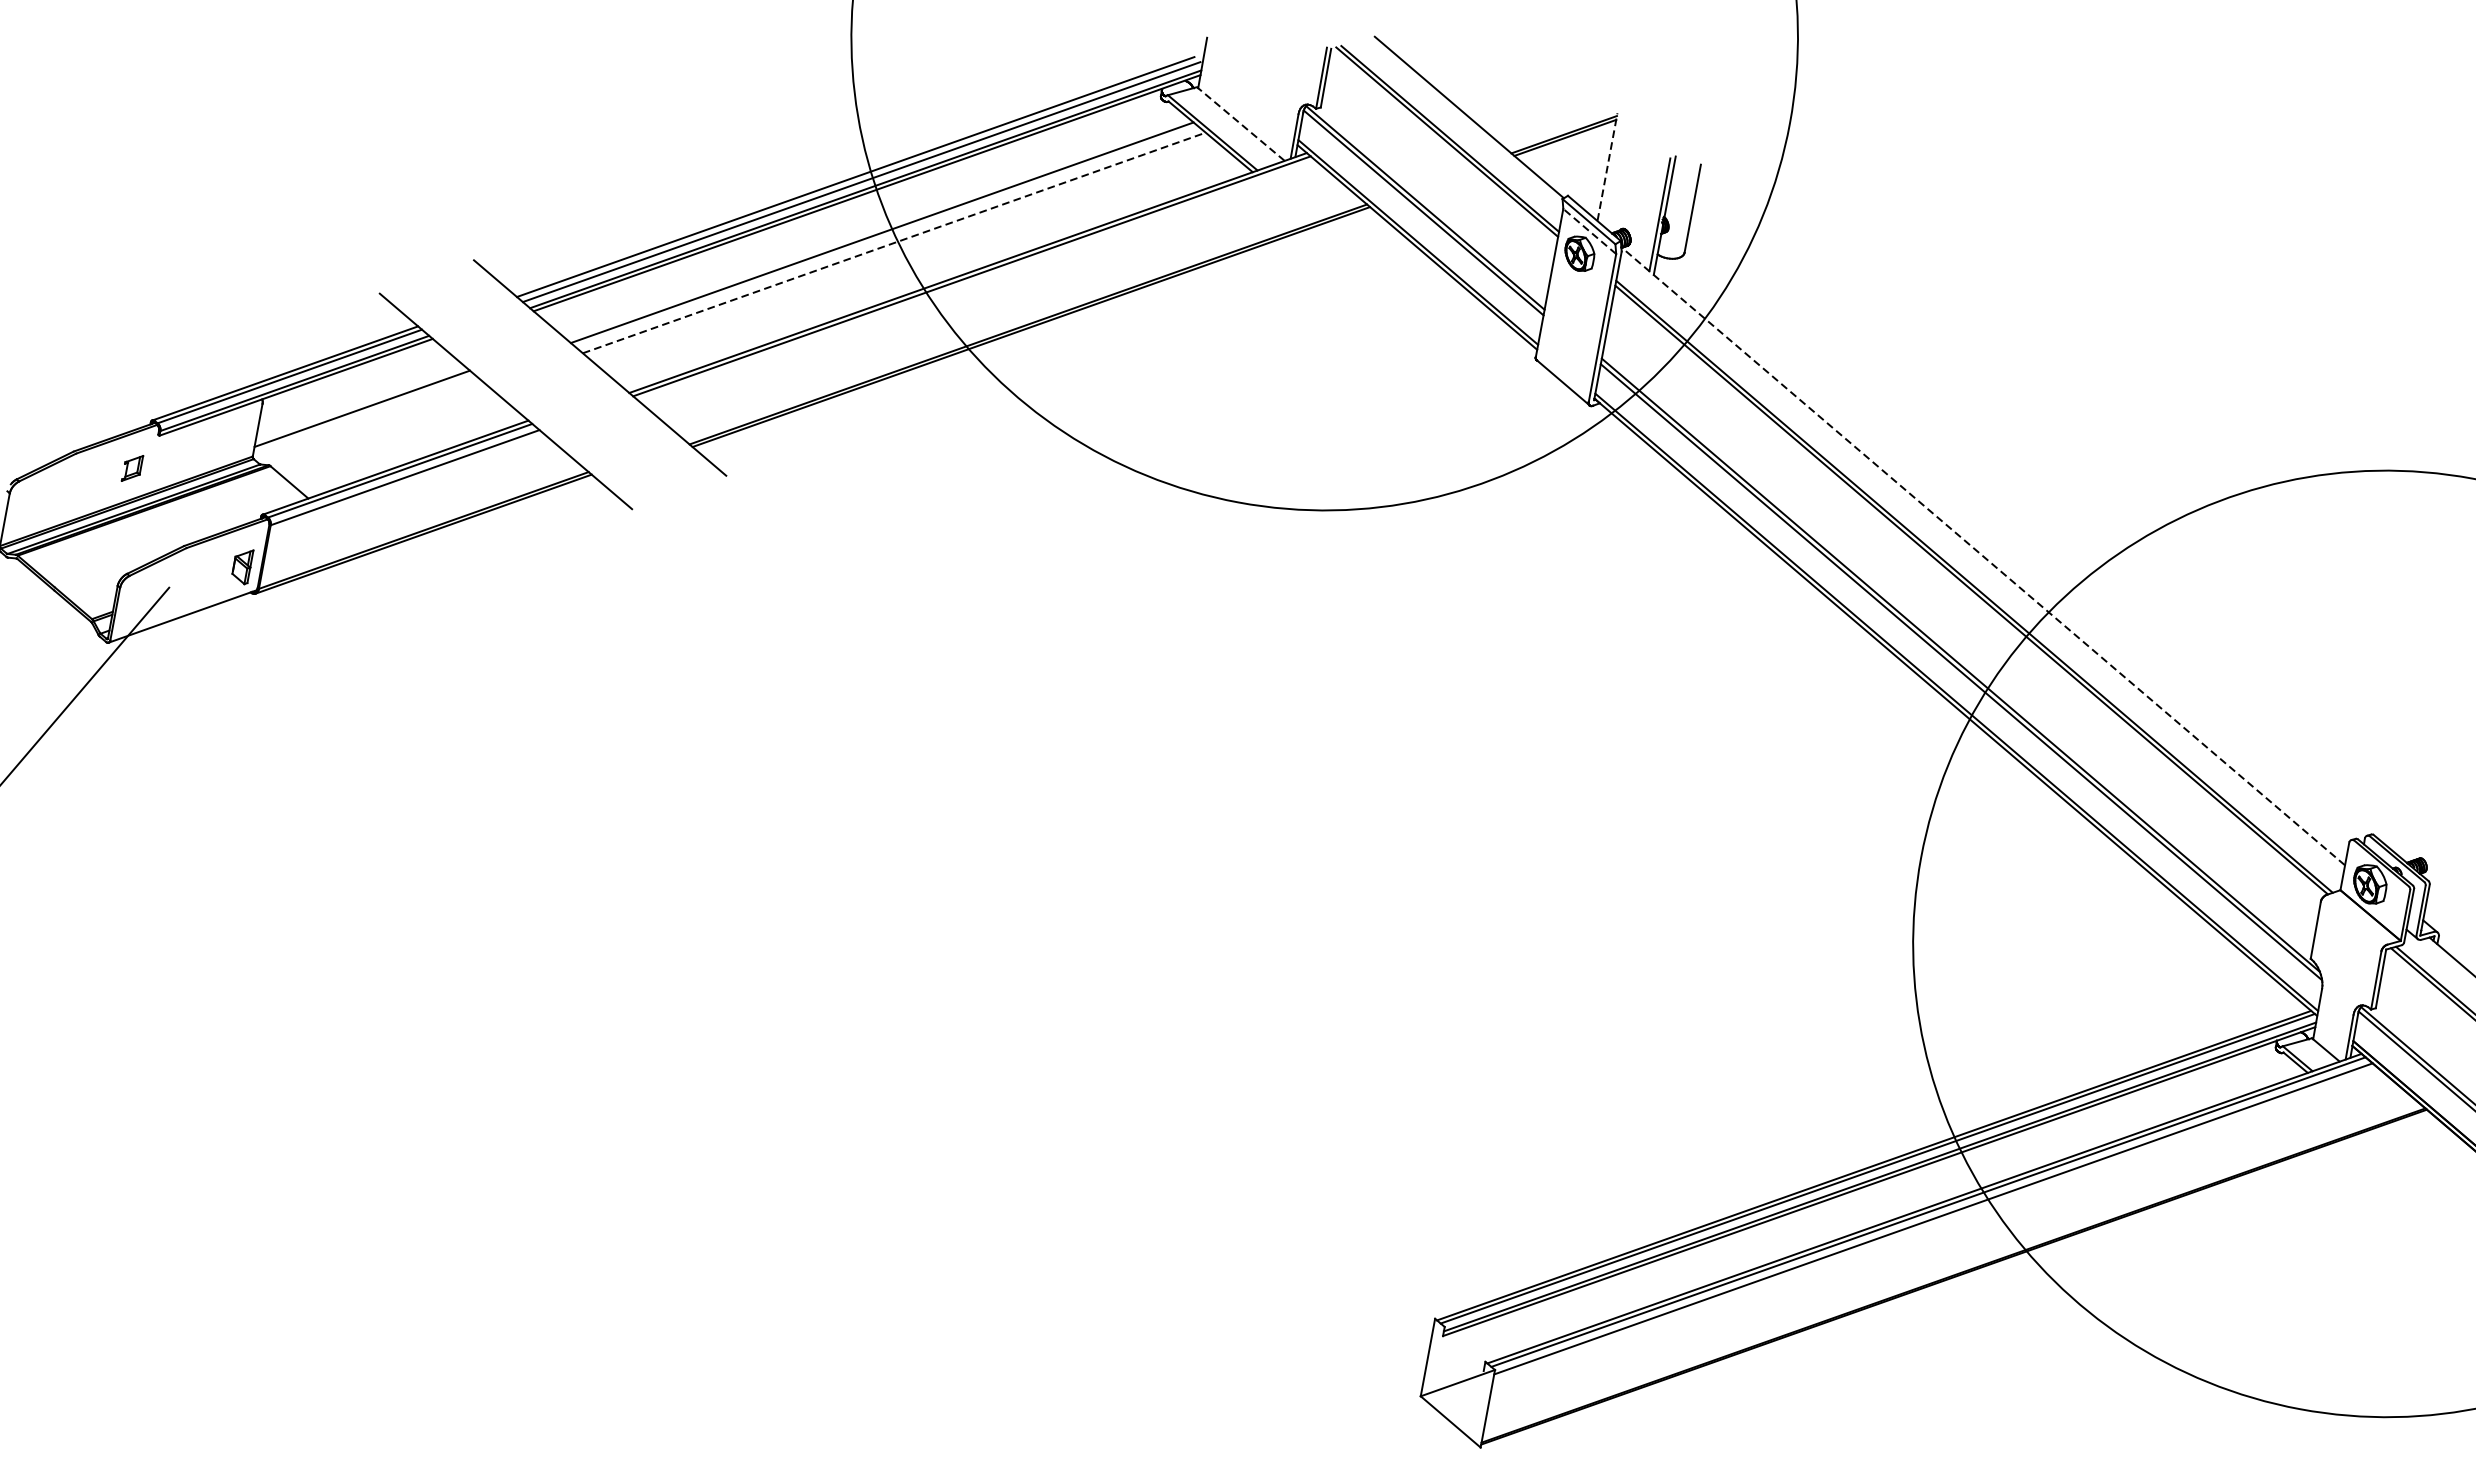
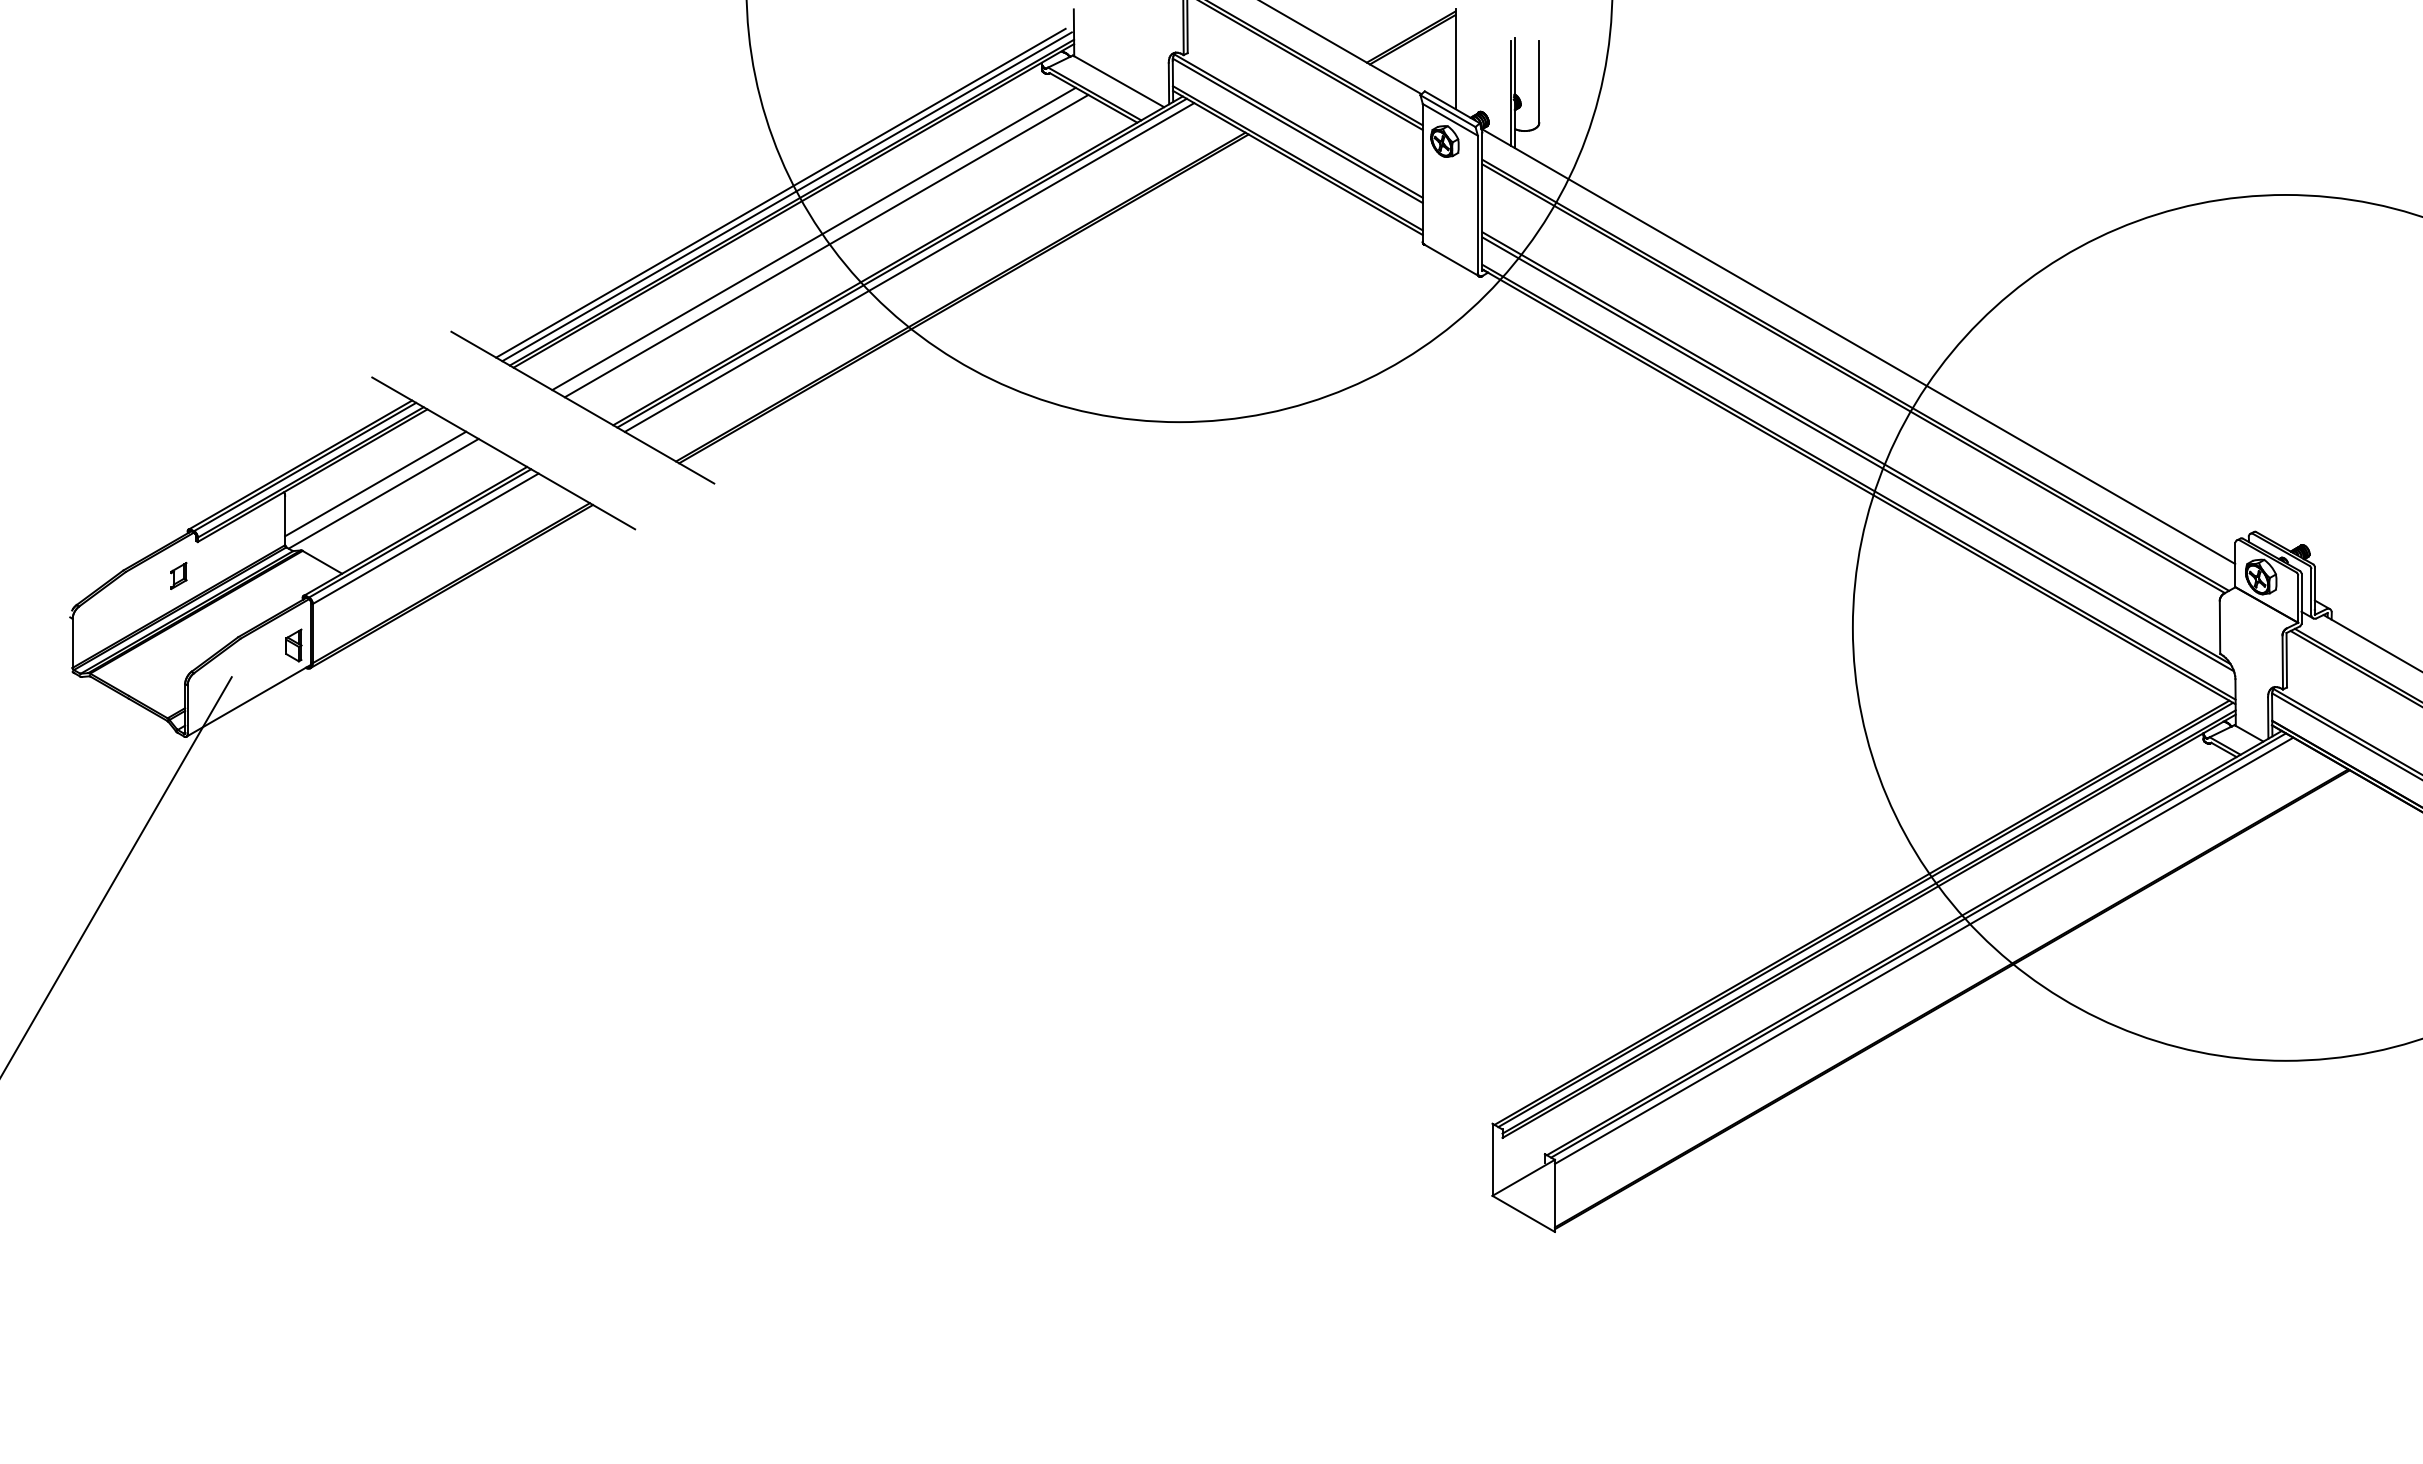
line: (1240, 124) -> (1118, 81), dashed -> solid
line: (1607, 166) -> (1455, 58), dashed -> solid
line: (1590, 231) -> (1450, 119), dashed -> solid
line: (895, 242) -> (827, 245), dashed -> solid
line: (979, 282) -> (909, 267), added
line: (368, 420) -> (383, 493), added
line: (1982, 556) -> (1857, 346), dashed -> solid

